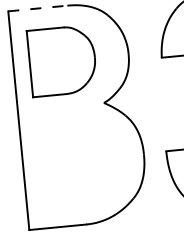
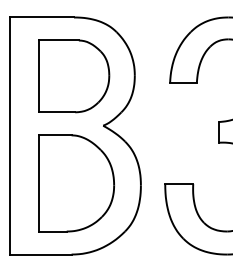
line: (38, 8) -> (42, 17), dashed -> solid
part: (62, 61) -> (74, 76), moved
part: (84, 158) -> (76, 183), added

